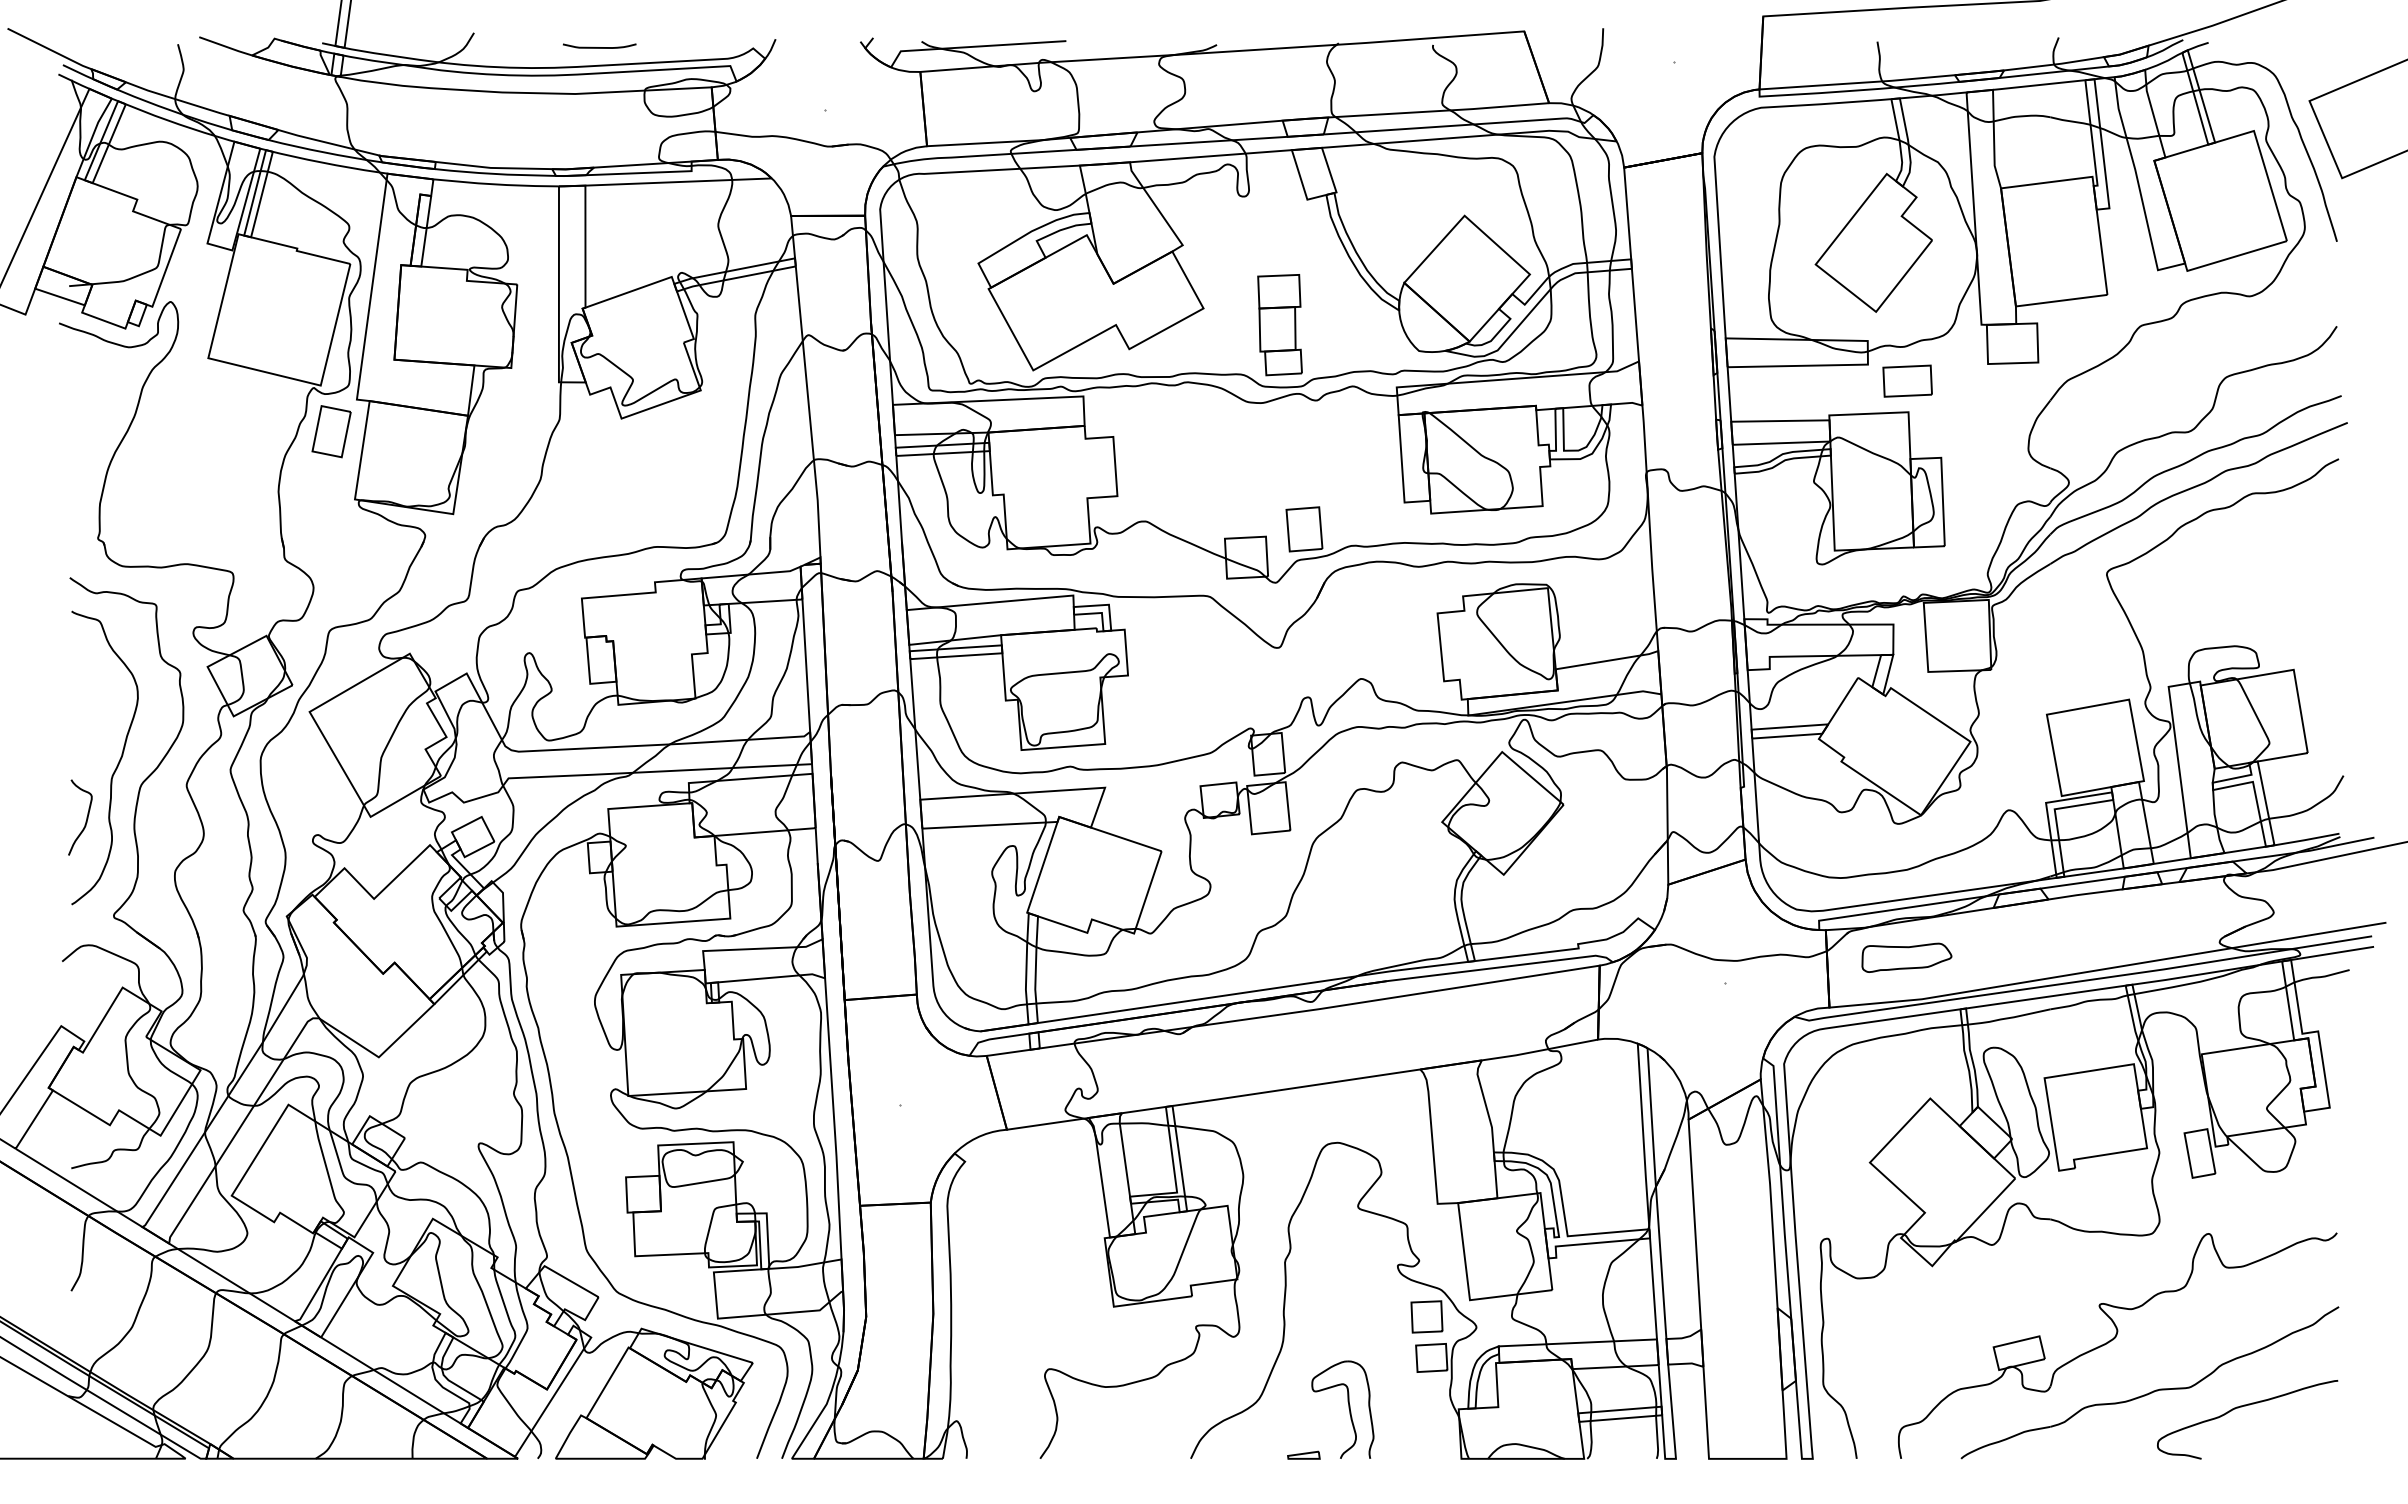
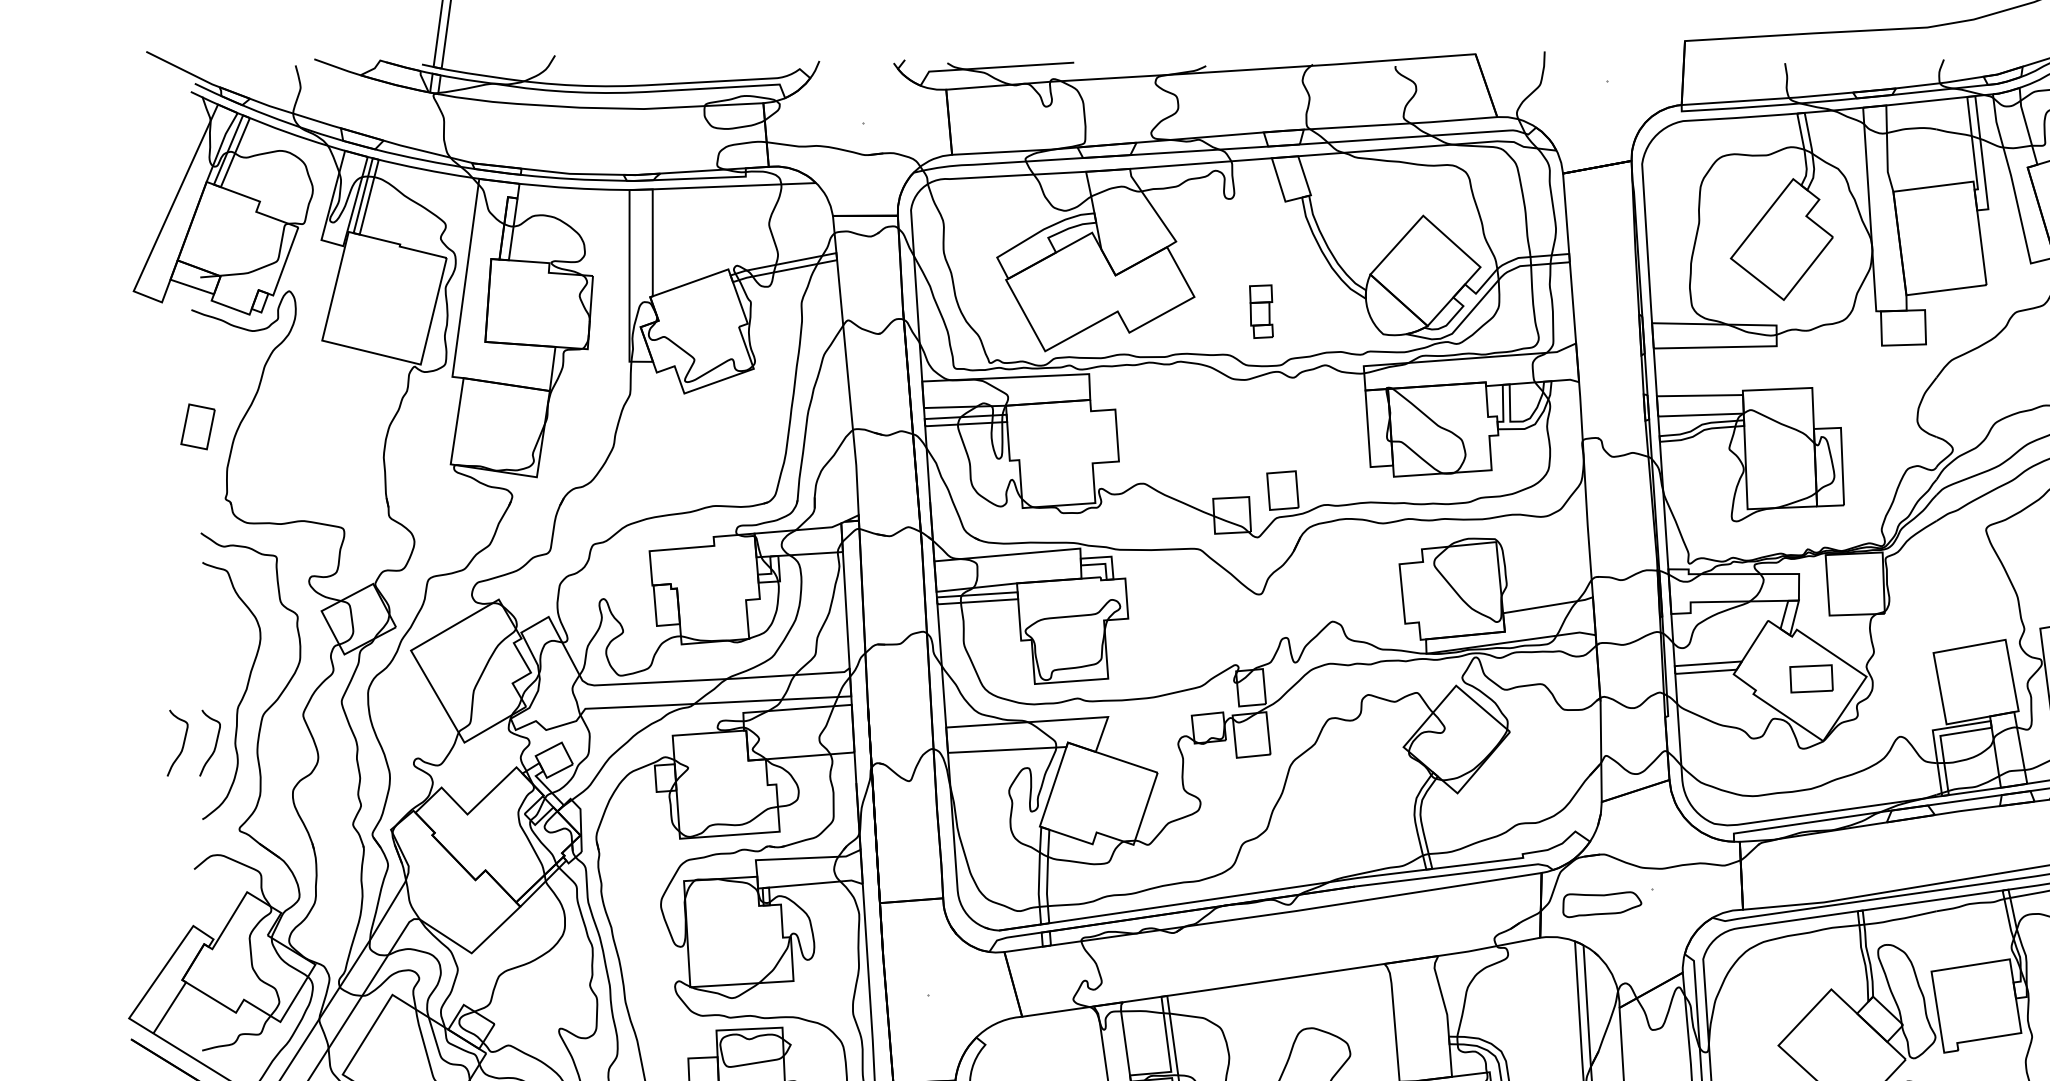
curve: (599, 47) -> (665, 68), removed
part: (1279, 325) -> (1261, 311), size x0.6
part: (1907, 380) -> (1811, 678), moved
part: (331, 431) -> (197, 426), moved
curve: (49, 817) -> (183, 743), added
part: (1906, 957) -> (1601, 904), moved

